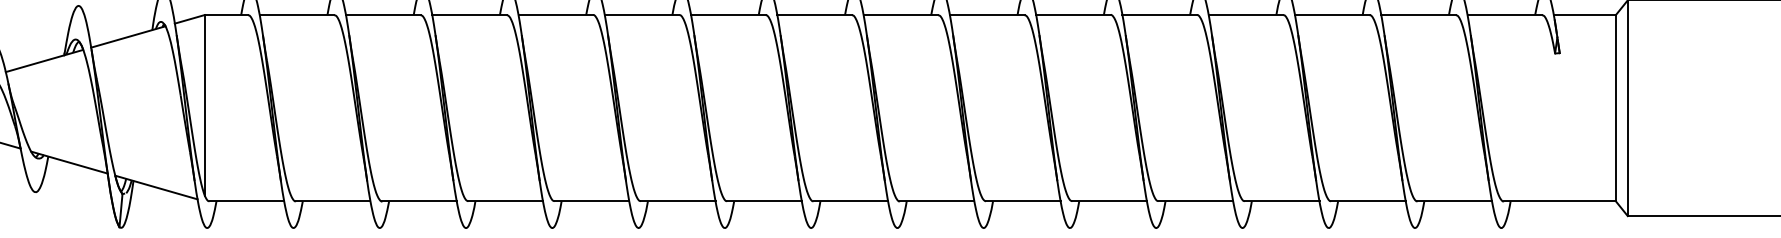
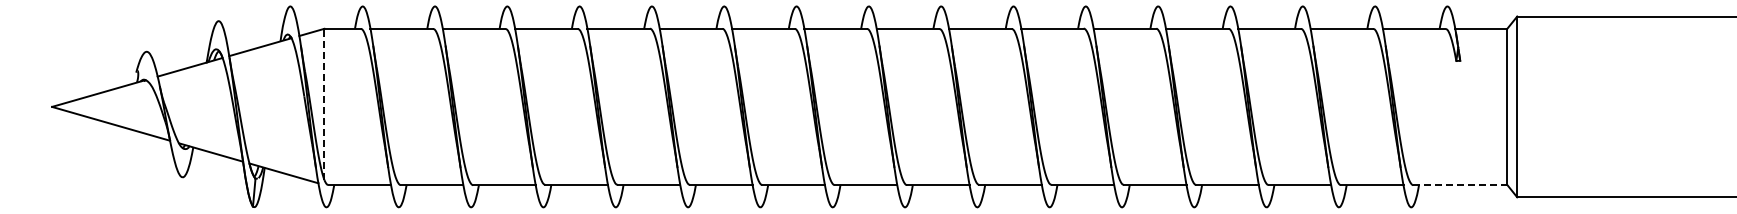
line: (204, 105) -> (324, 104), solid -> dashed
line: (1560, 200) -> (1460, 184), solid -> dashed

